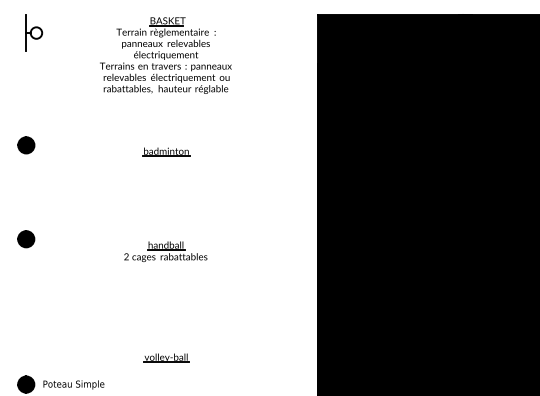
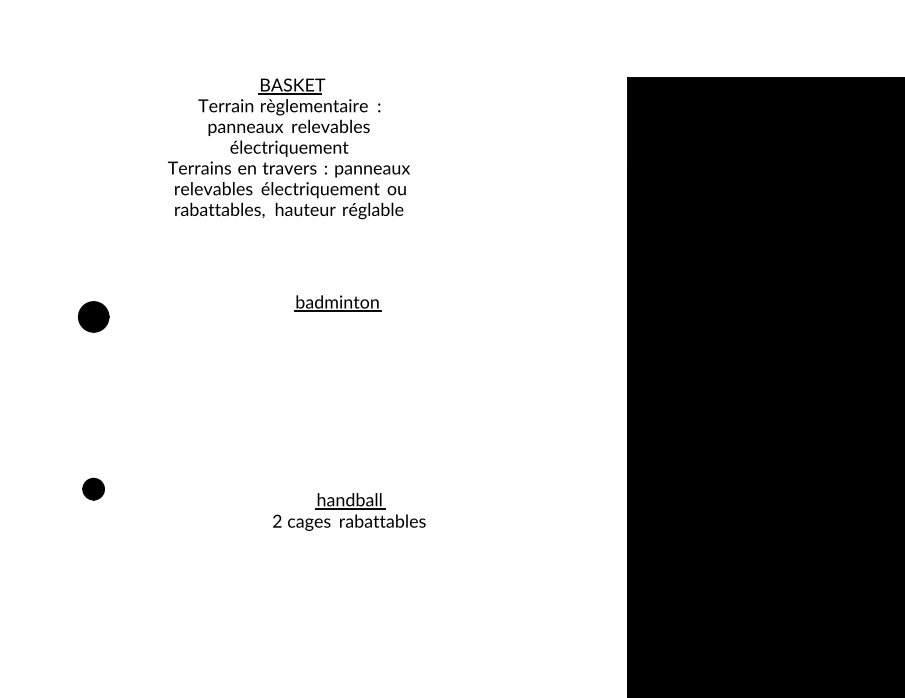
part: (34, 32) -> (108, 110), removed
part: (165, 55) -> (288, 148), moved
part: (166, 151) -> (337, 302), moved
part: (26, 239) -> (93, 489), size x0.7

